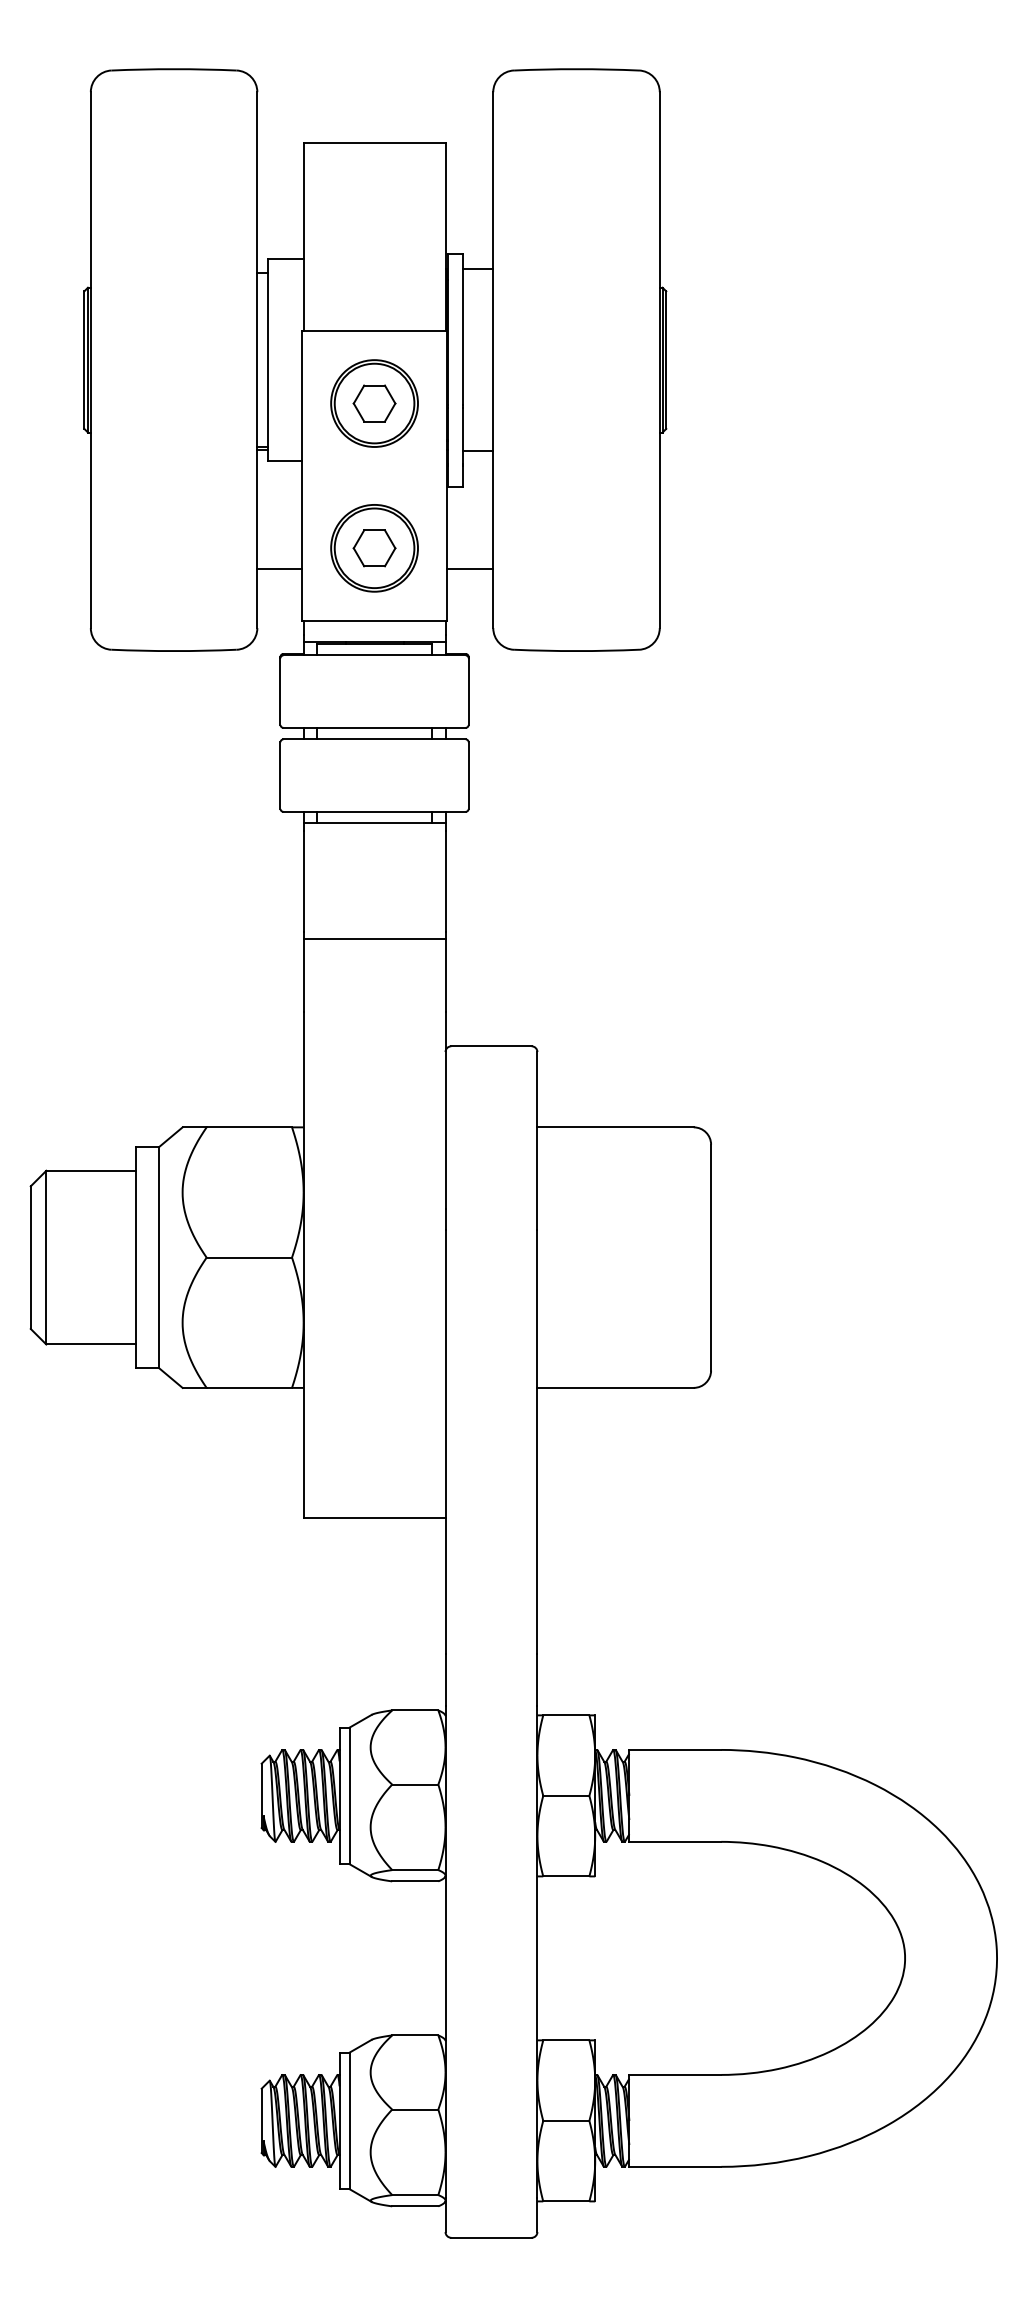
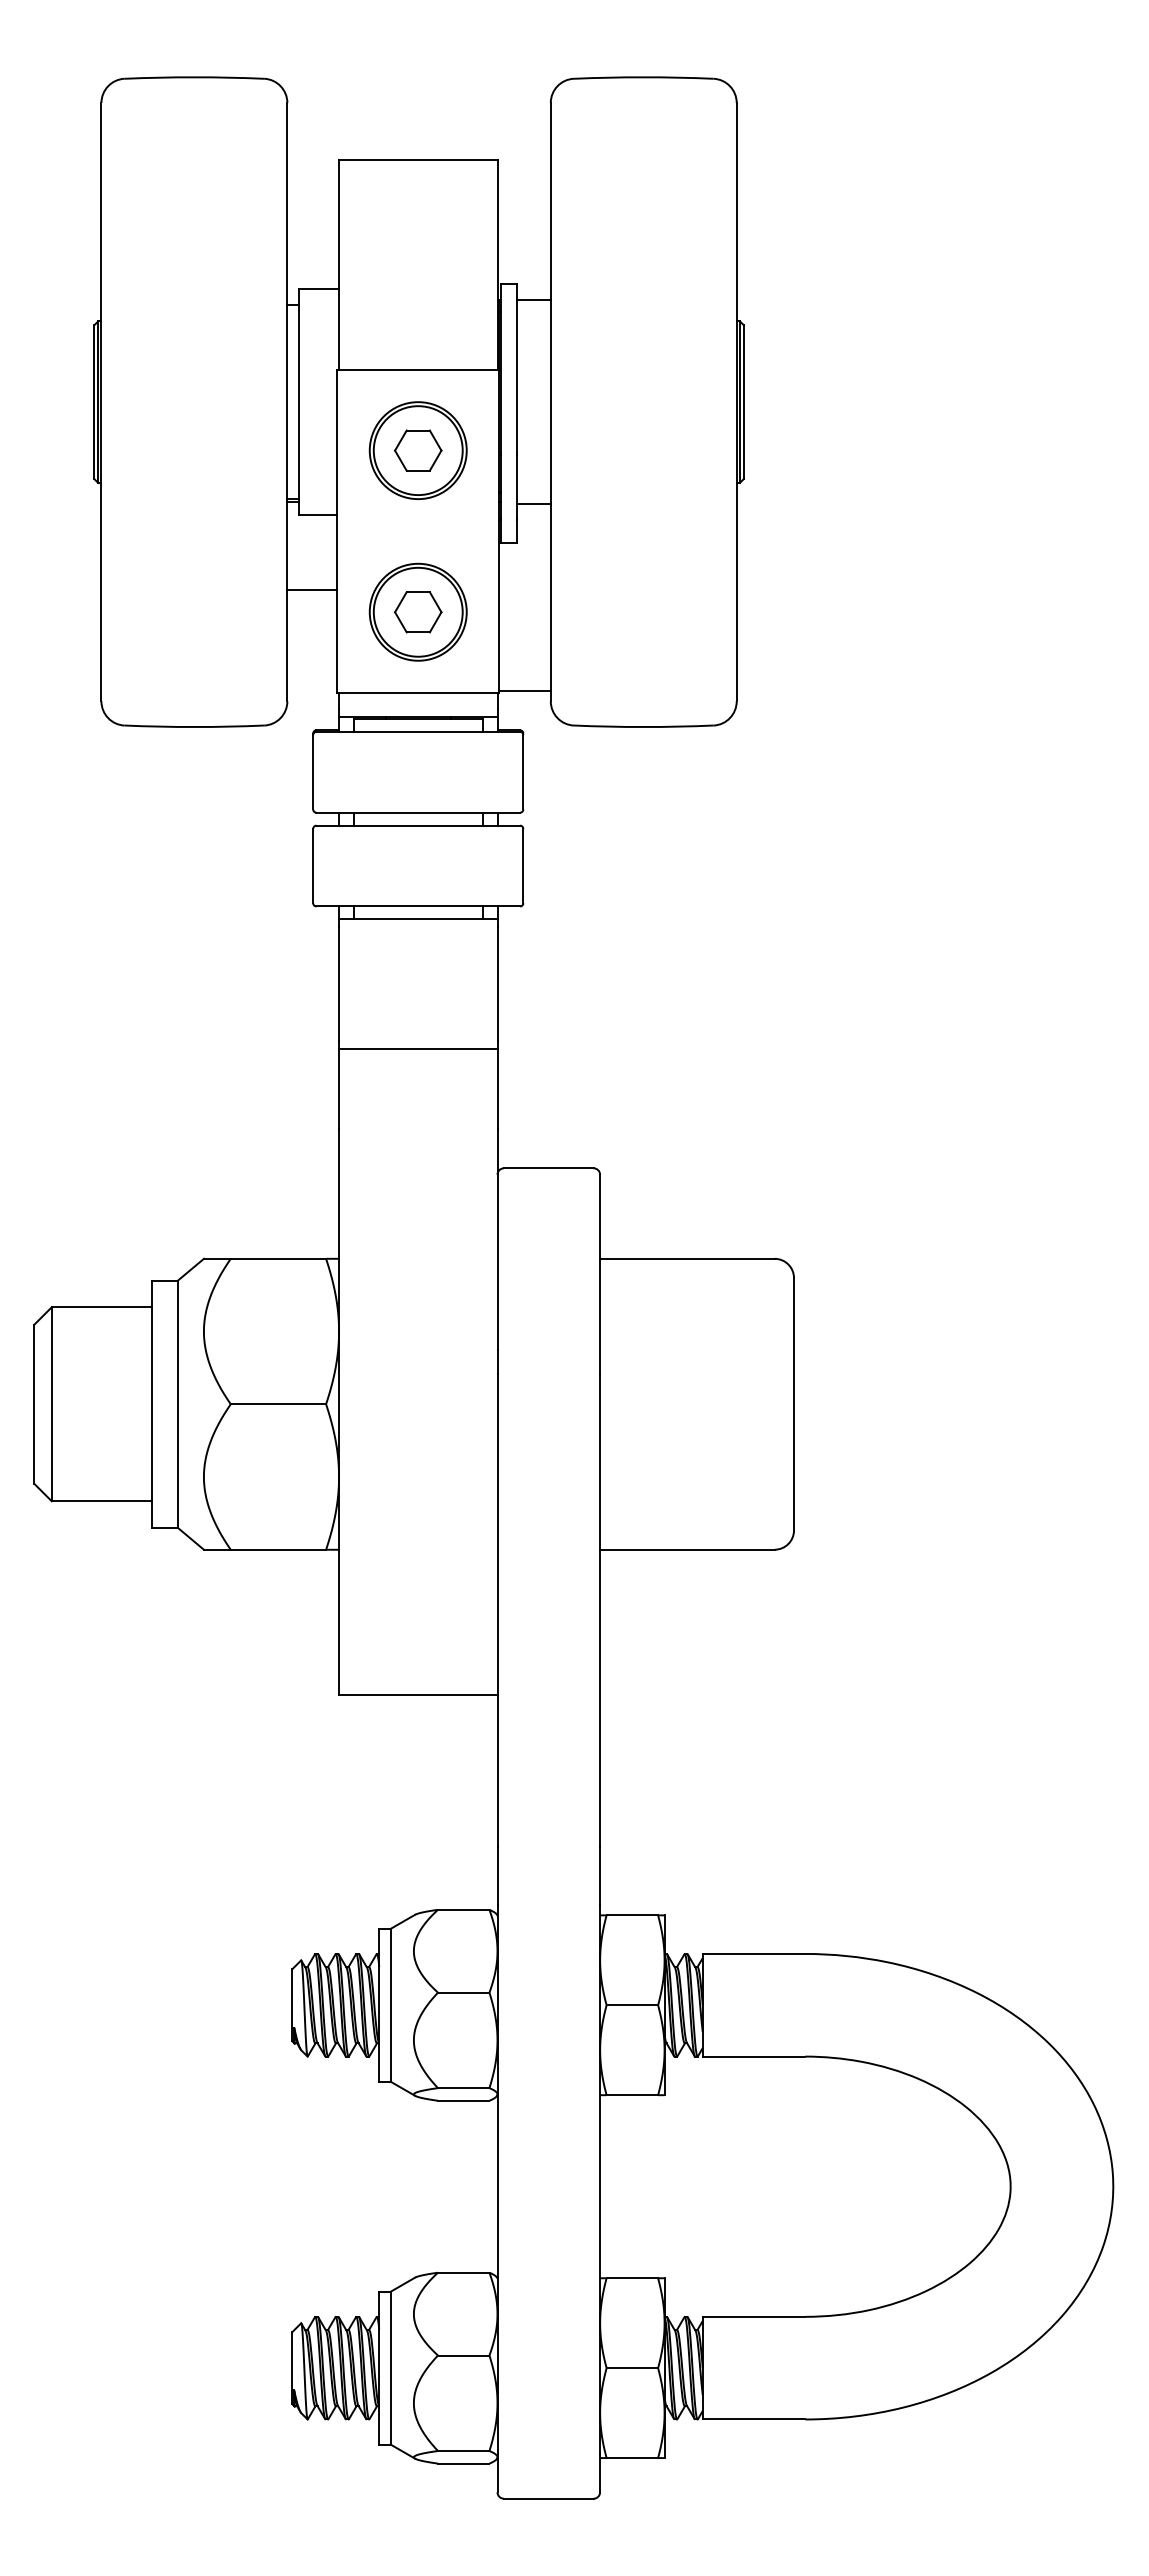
line: (279, 568) -> (312, 589), moved
line: (469, 568) -> (524, 690), moved

